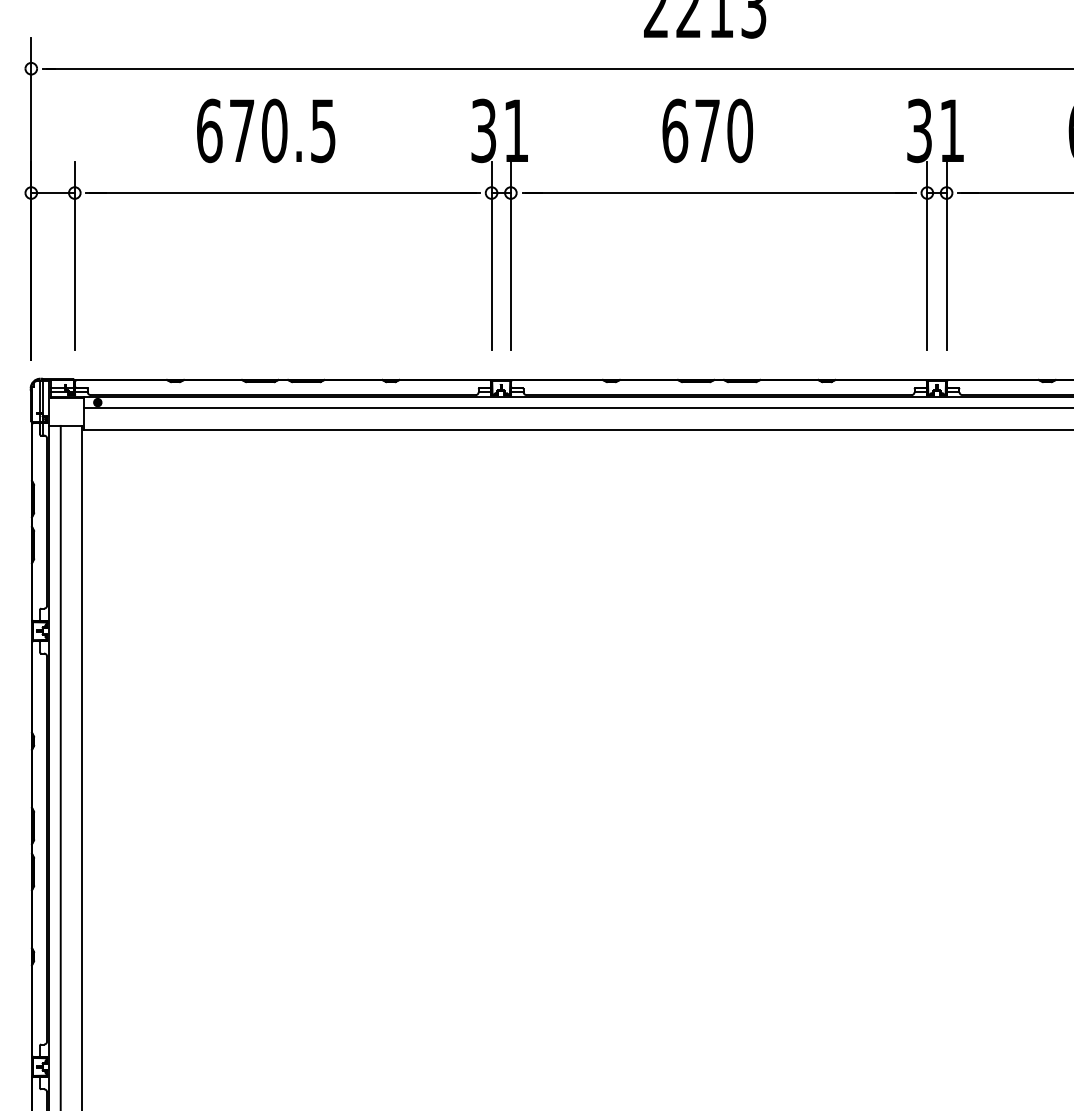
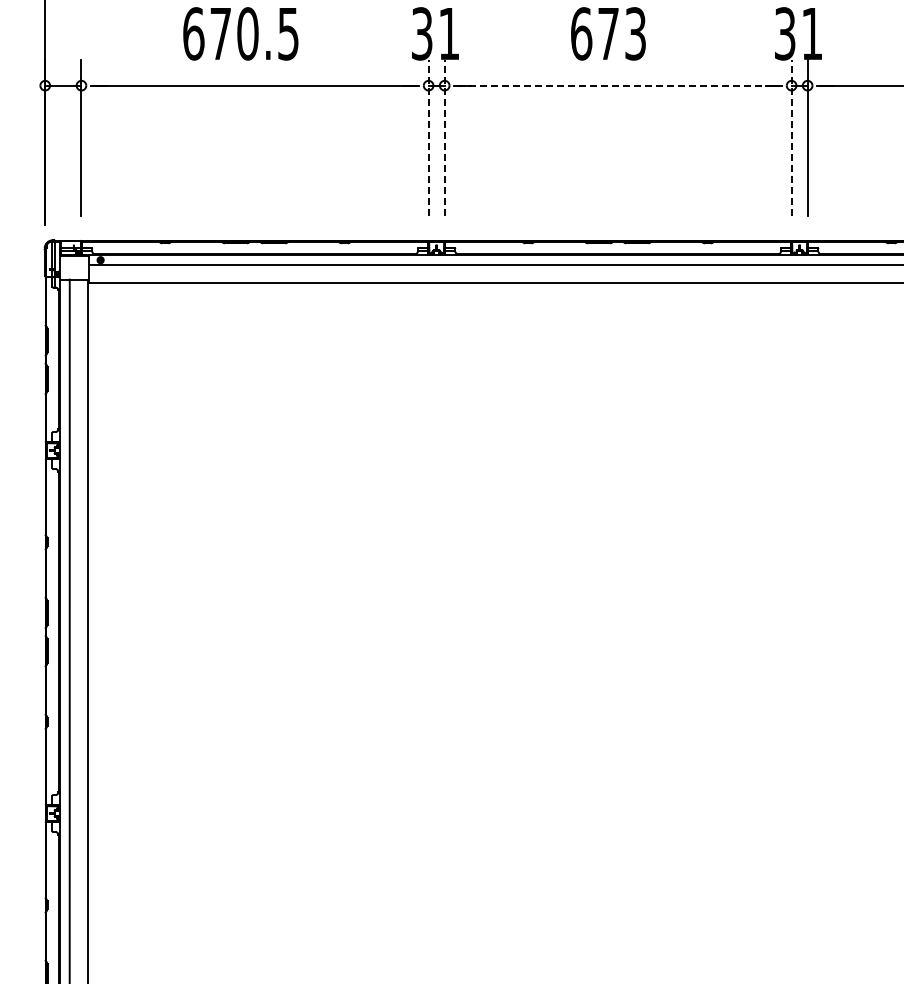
text: (739, 130) -> (635, 33), 670 -> 673
line: (719, 192) -> (618, 85), solid -> dashed
line: (491, 255) -> (428, 137), solid -> dashed
line: (510, 255) -> (444, 137), solid -> dashed
line: (927, 255) -> (791, 137), solid -> dashed

